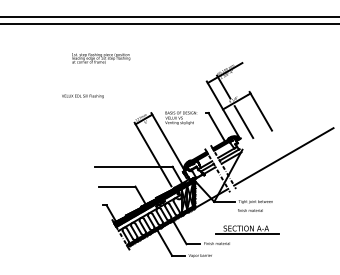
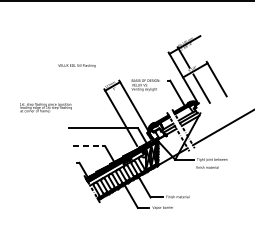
text: (101, 58) -> (46, 107), moved
text: (82, 96) -> (76, 65), moved
line: (117, 186) -> (89, 146), solid -> dashed
part: (247, 229) -> (204, 184), removed

